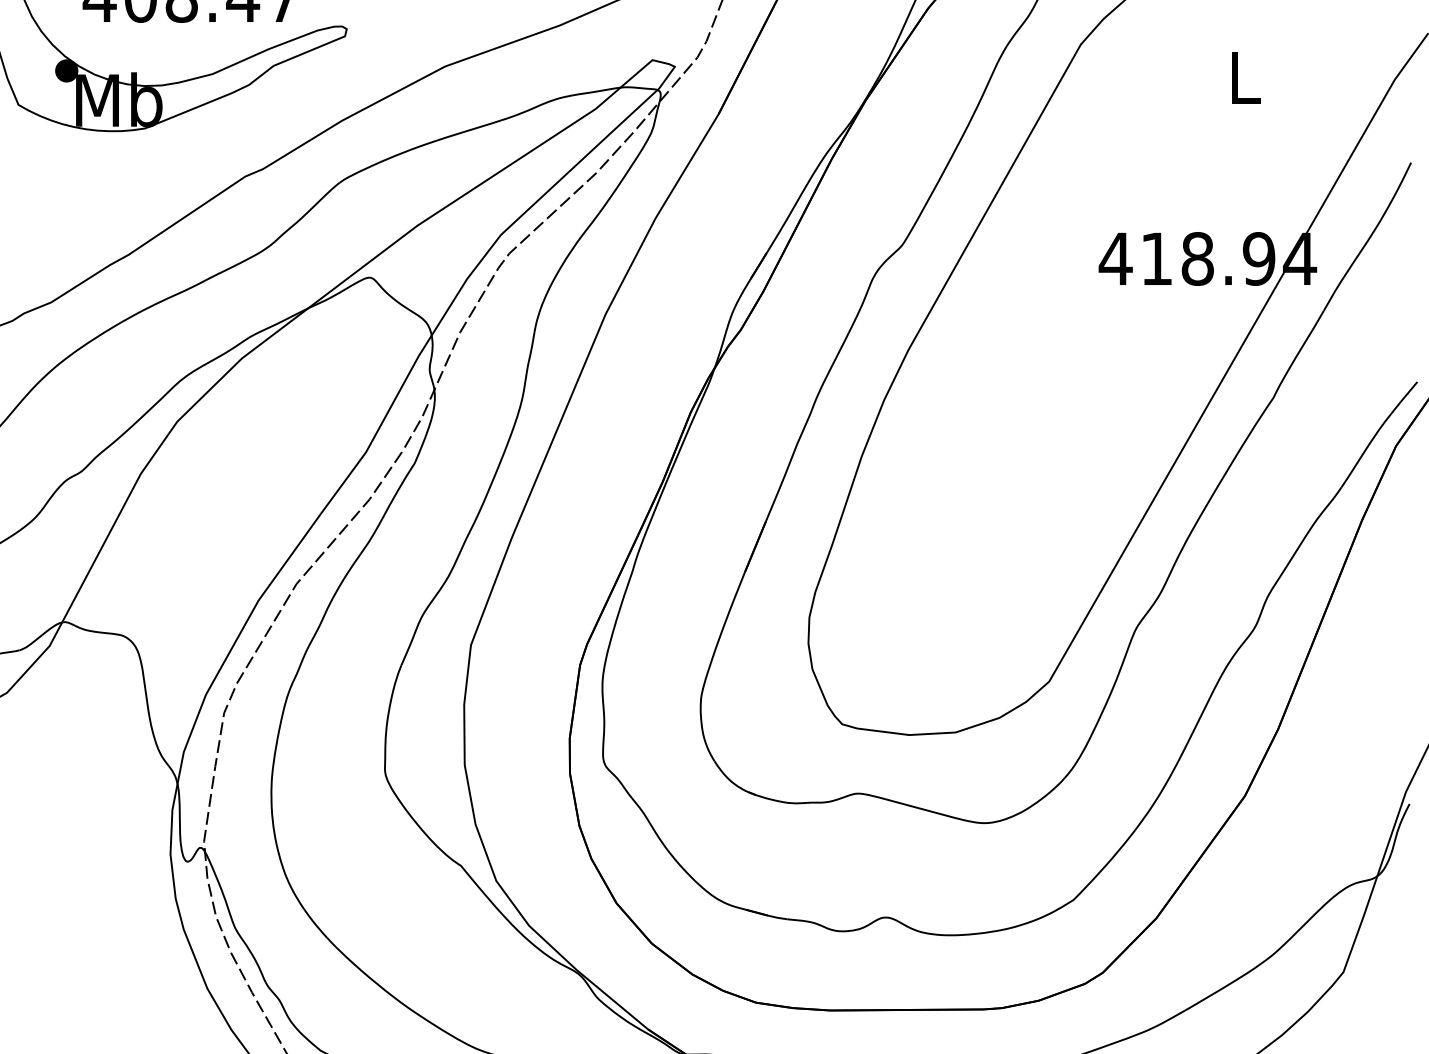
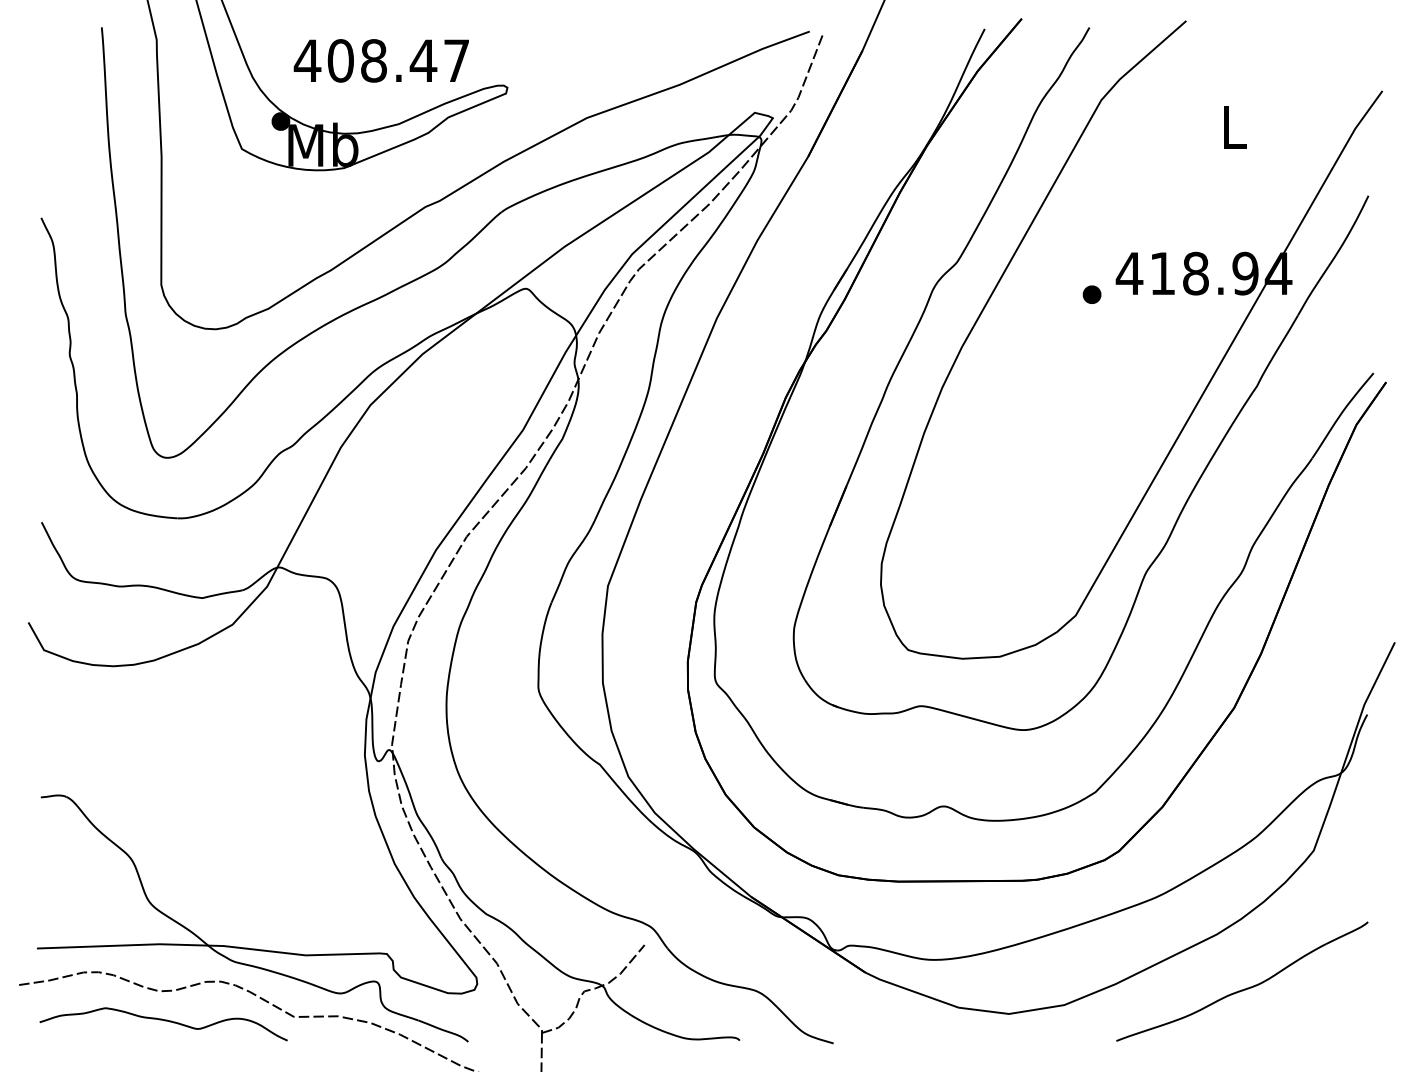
part: (1068, 284) -> (1091, 294), added

